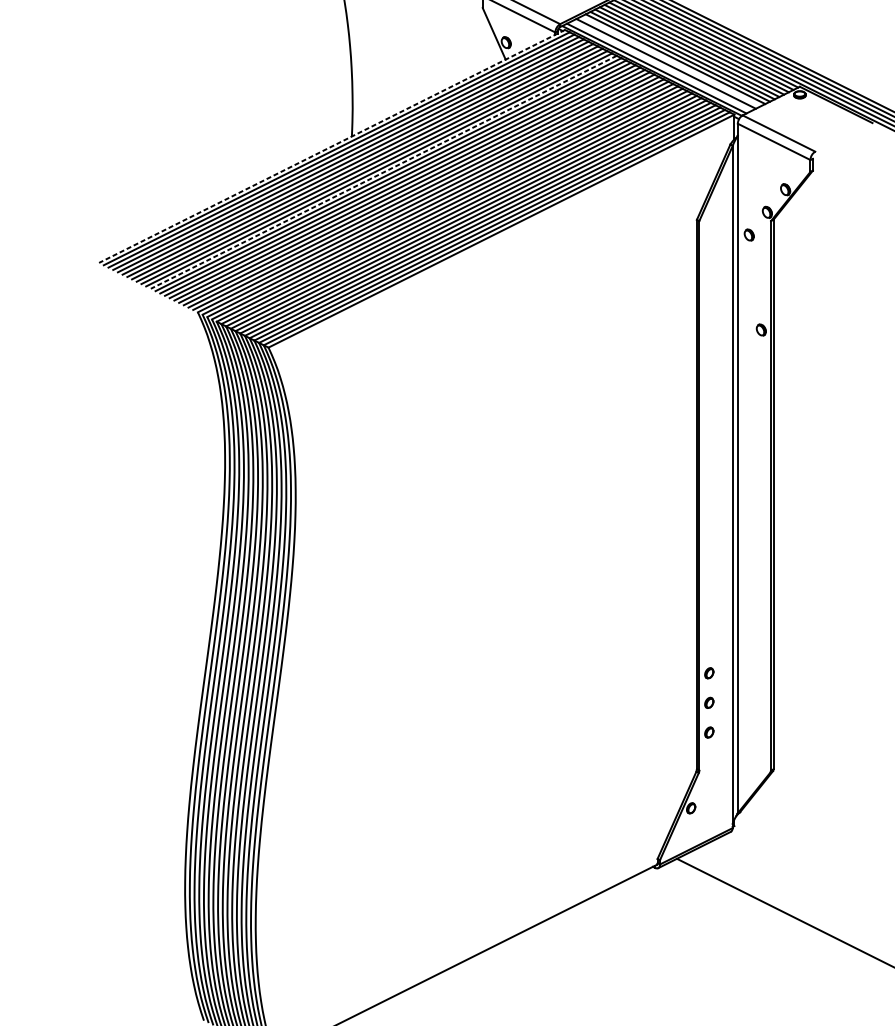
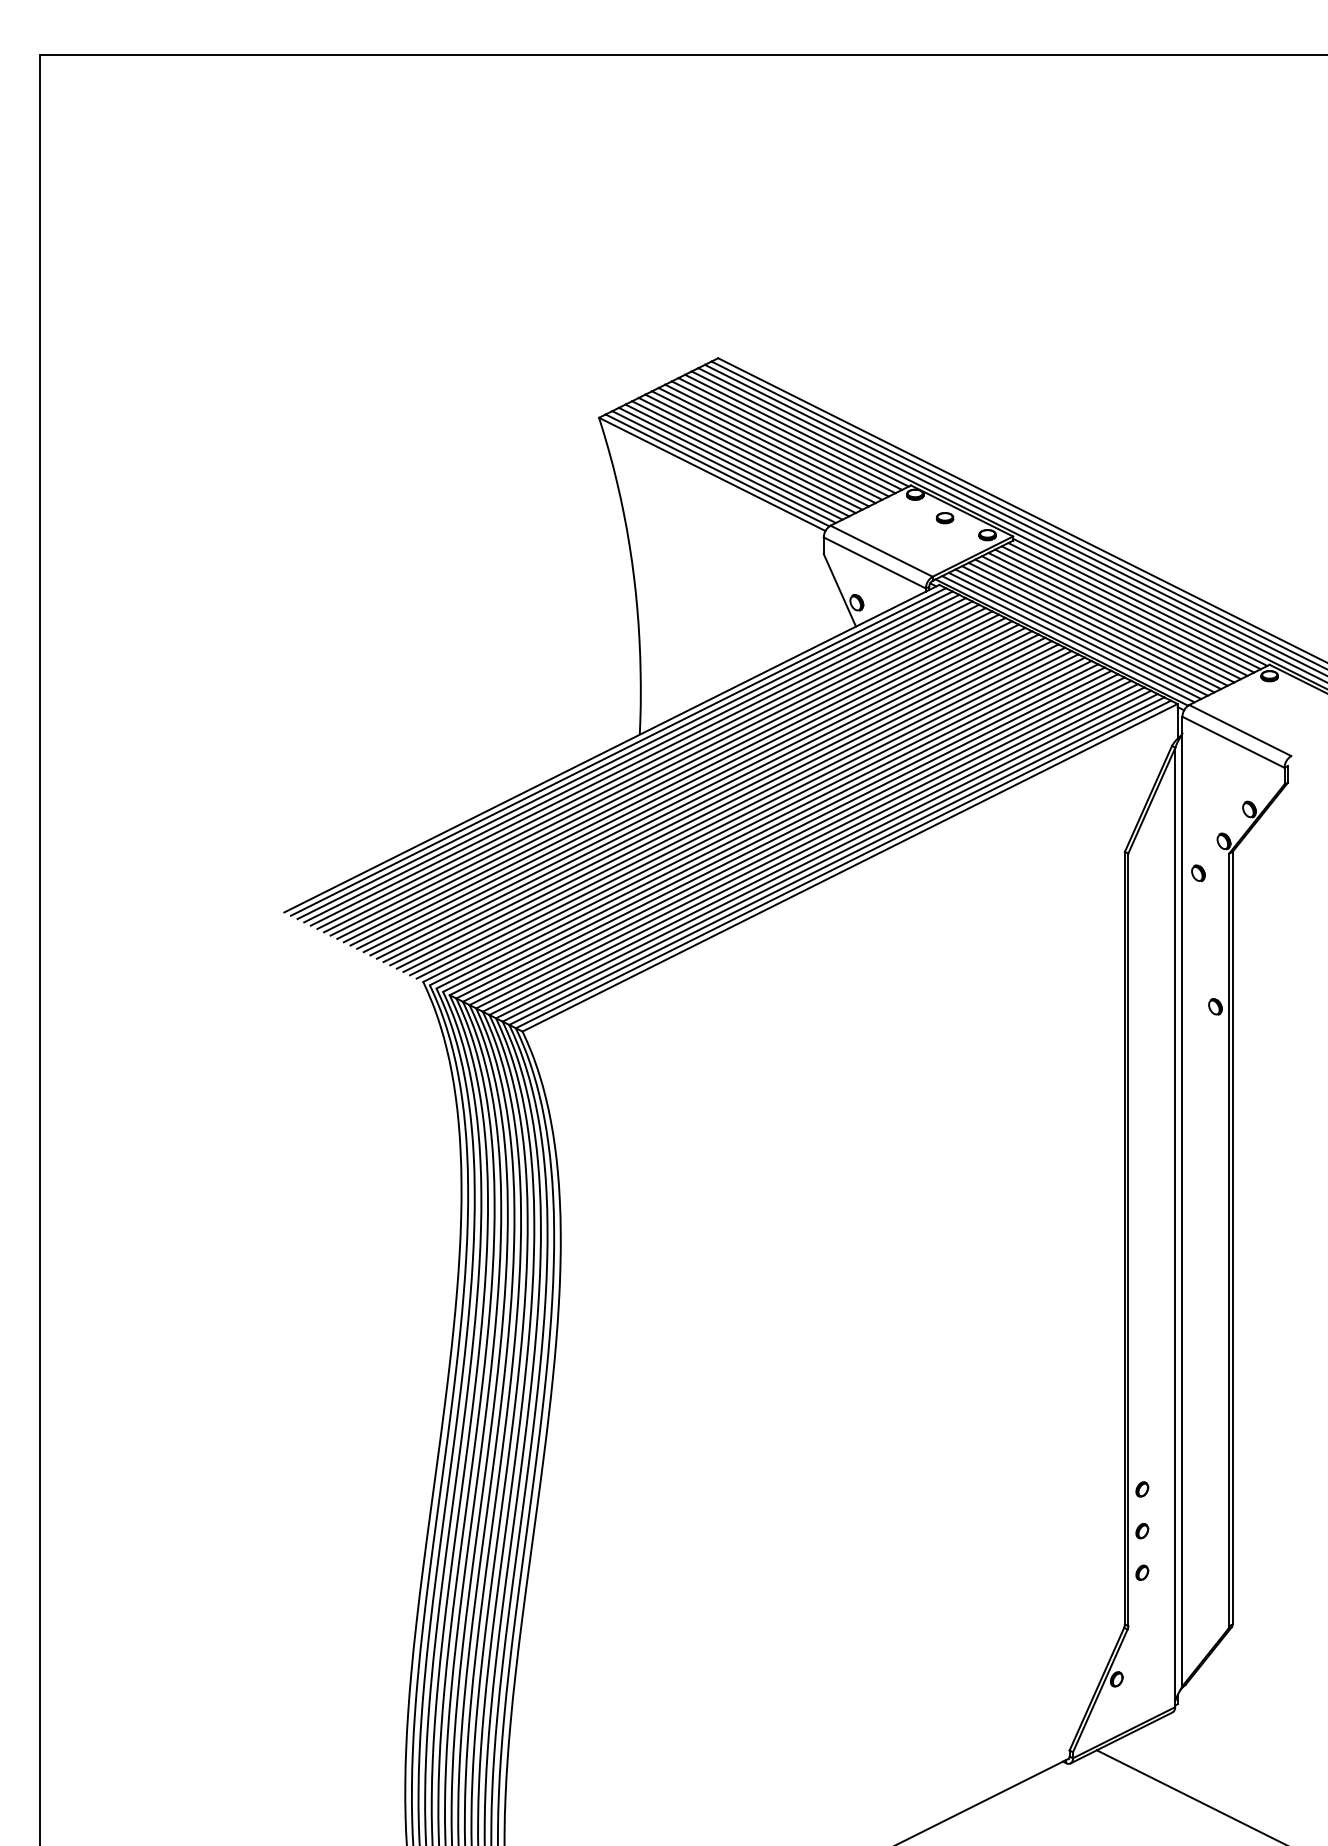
line: (671, 61) -> (1088, 629), added
line: (661, 65) -> (1074, 635), added
line: (331, 146) -> (611, 748), dashed -> solid
line: (383, 172) -> (684, 785), dashed -> solid

